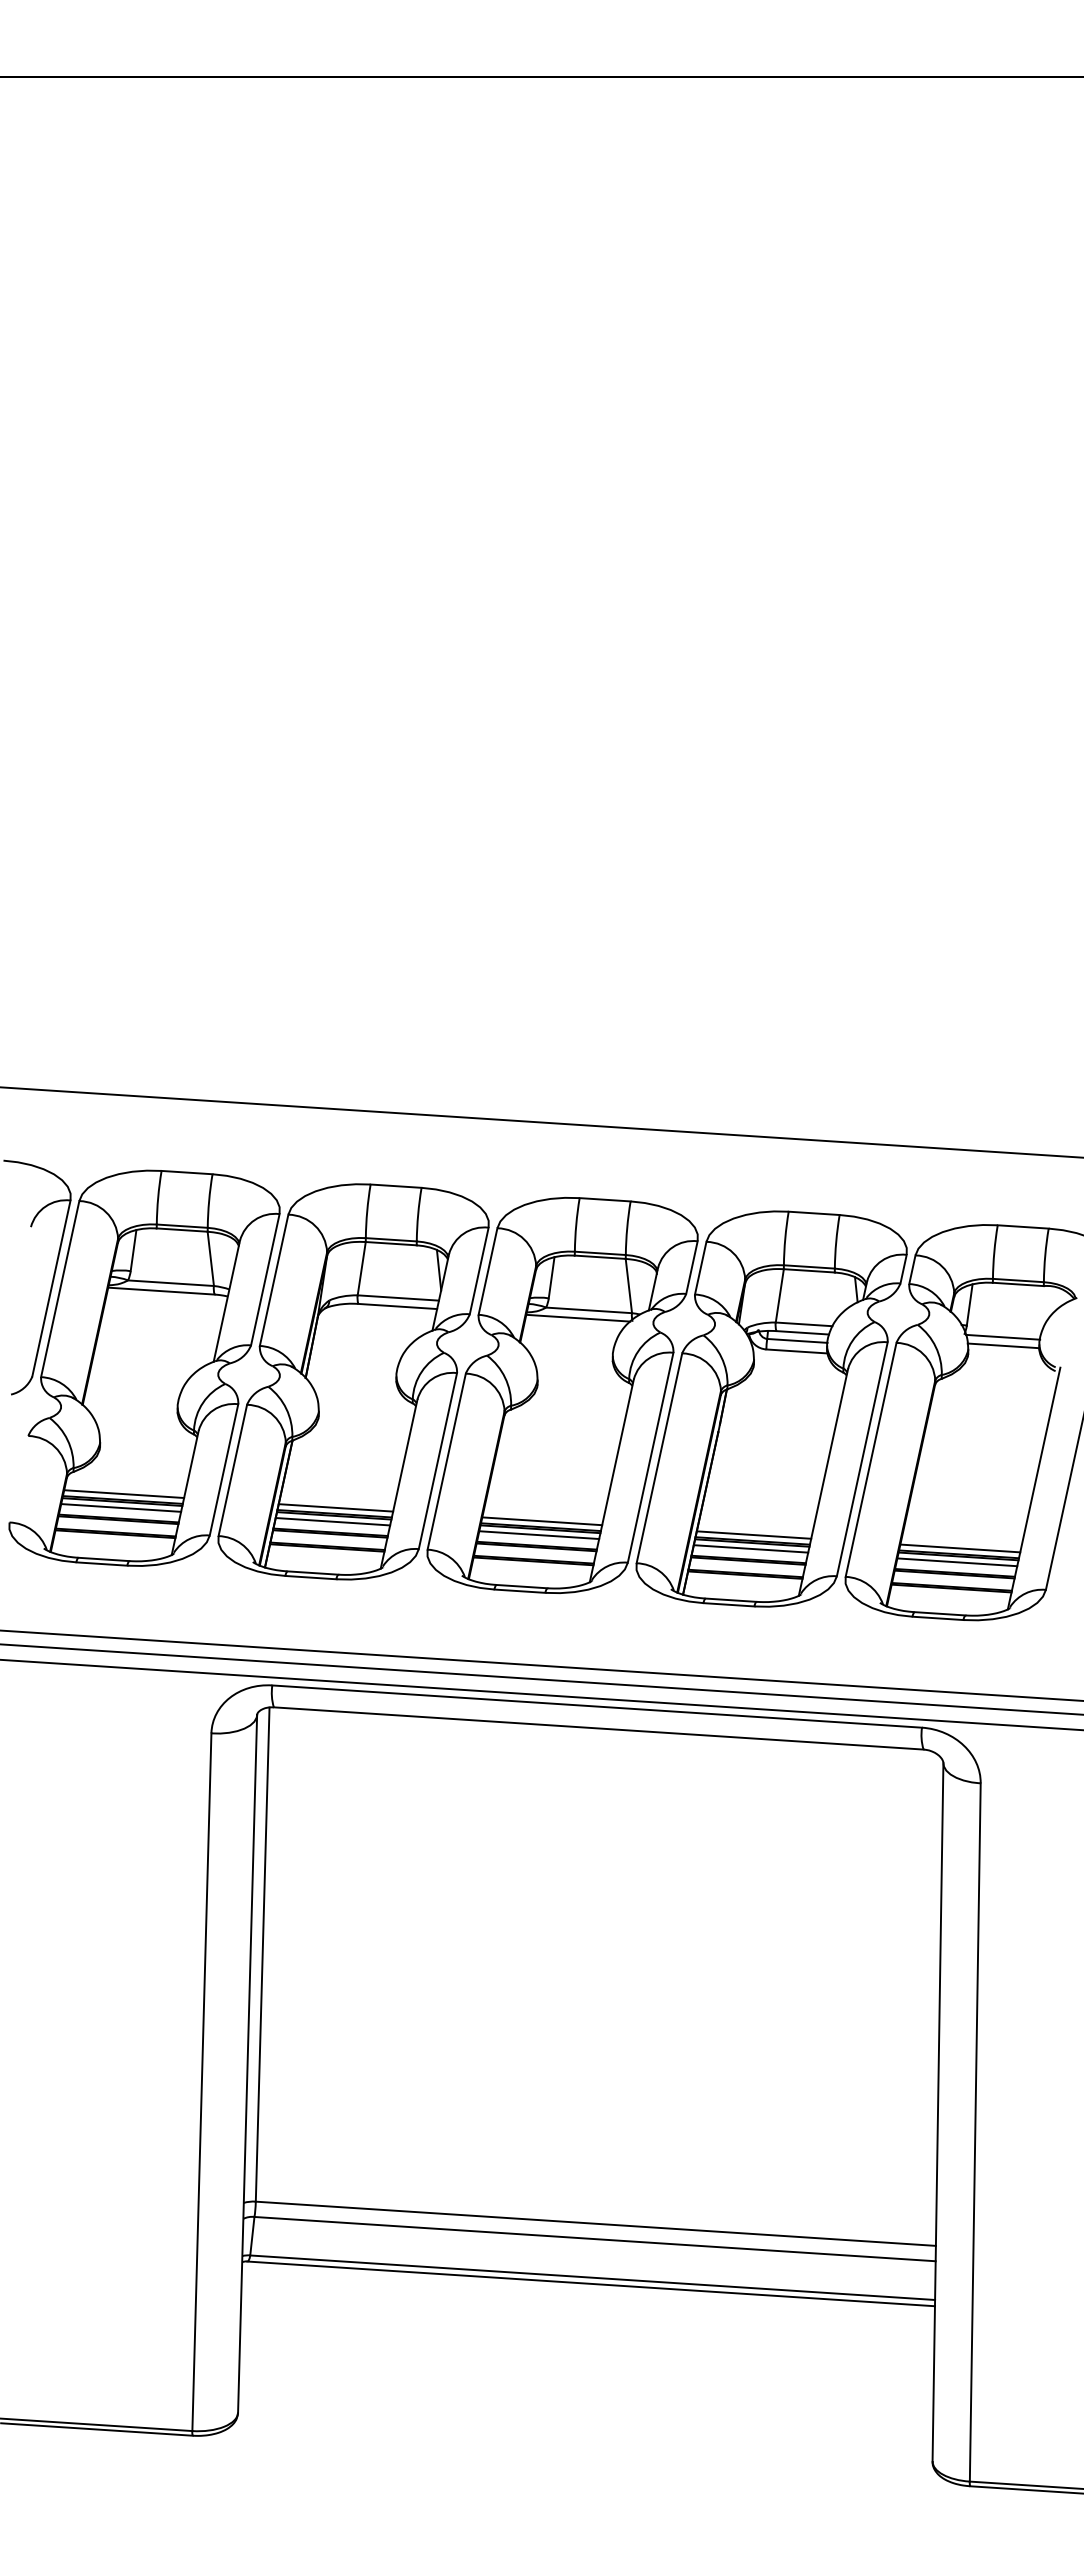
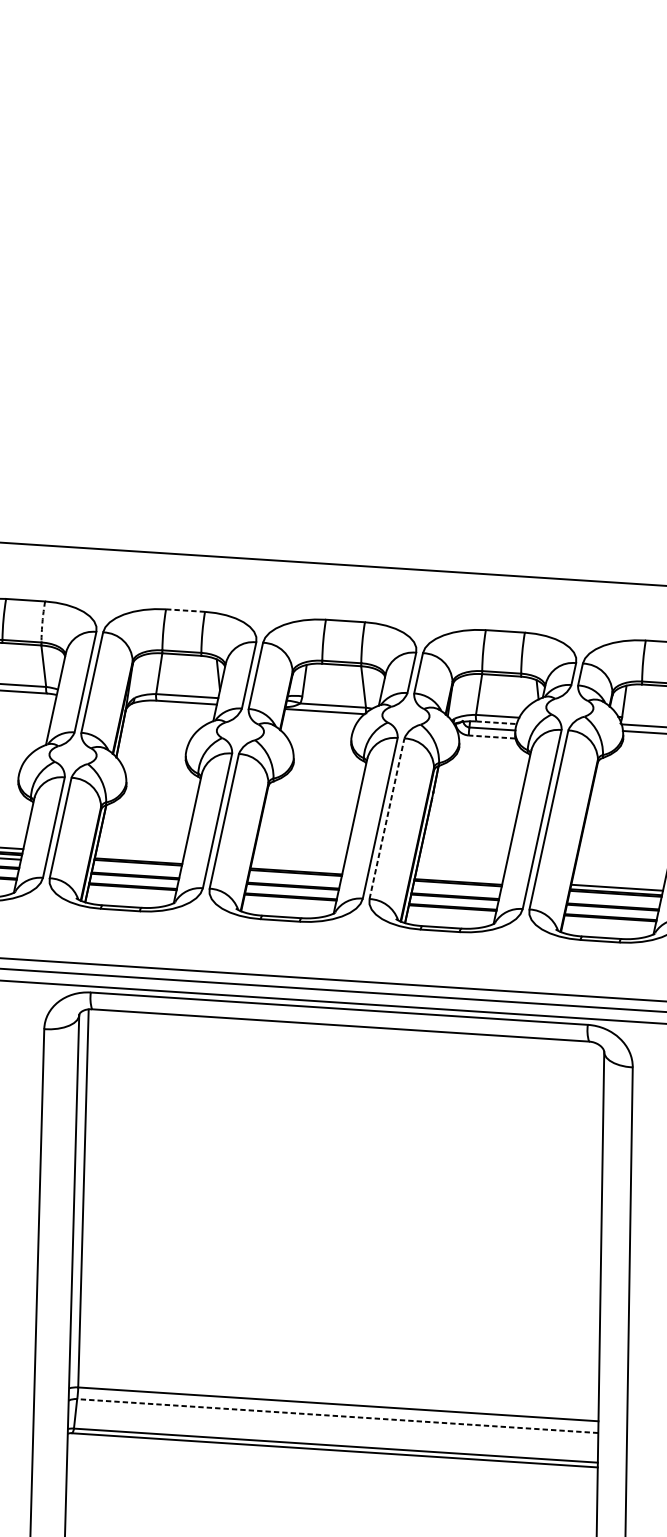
line: (396, 1186) -> (185, 610), solid -> dashed
arc: (209, 1200) -> (42, 621), solid -> dashed
line: (803, 1332) -> (497, 722), solid -> dashed
line: (796, 1351) -> (491, 737), solid -> dashed
line: (659, 1457) -> (387, 818), solid -> dashed
line: (335, 1507) -> (139, 856), removed
line: (332, 1521) -> (136, 867), removed
line: (542, 1521) -> (297, 867), removed
line: (753, 1534) -> (458, 877), removed
line: (539, 1535) -> (295, 877), removed
line: (750, 1548) -> (456, 887), removed
line: (957, 1562) -> (615, 898), removed
line: (594, 2239) -> (337, 1416), solid -> dashed

